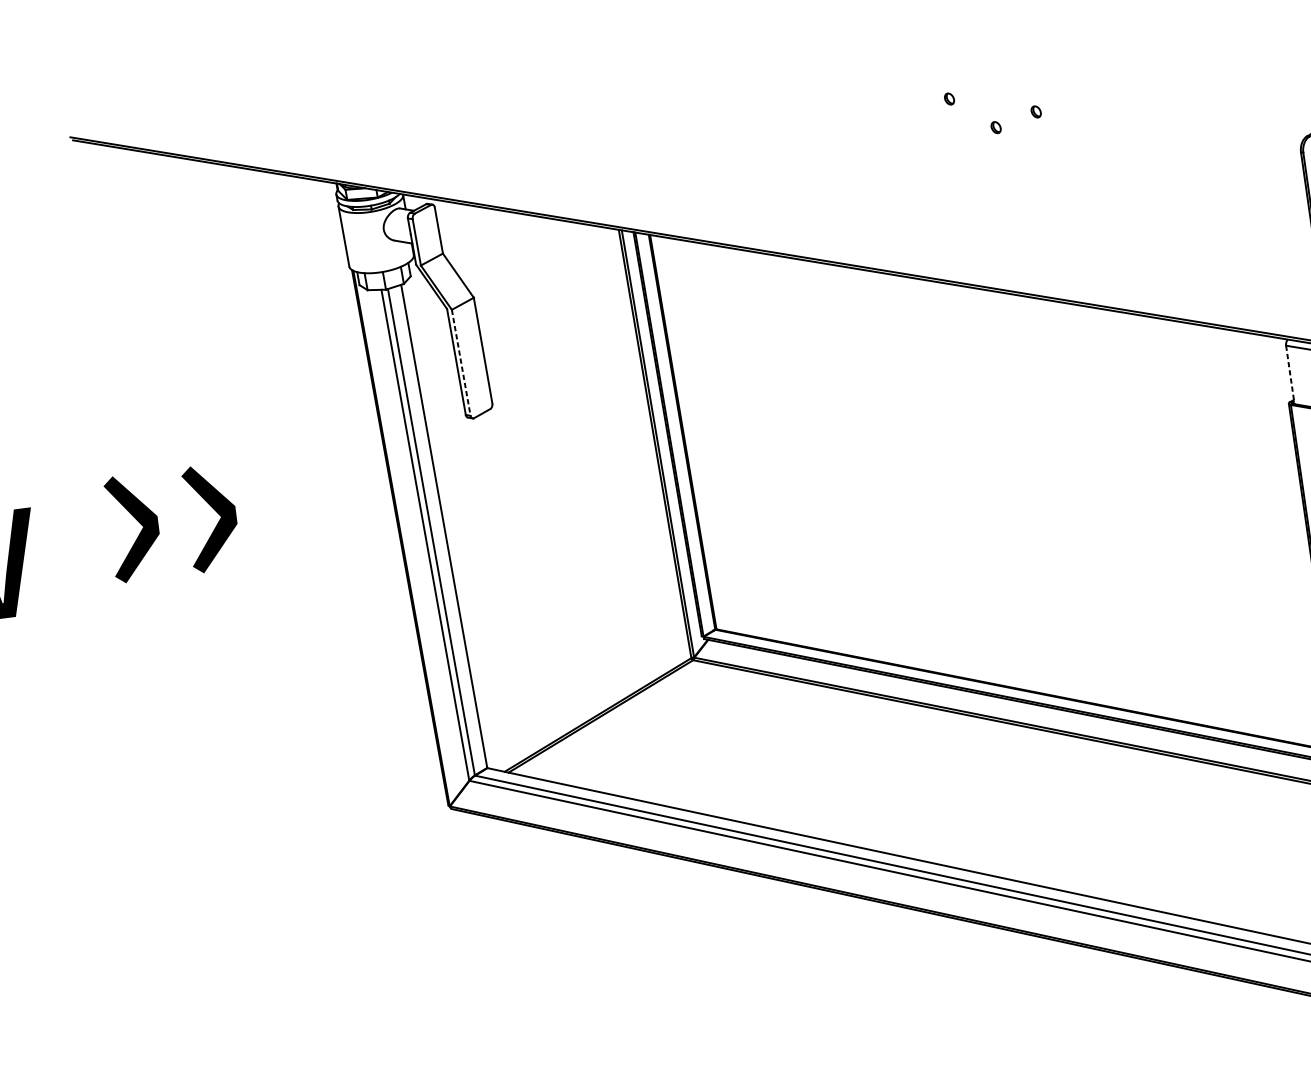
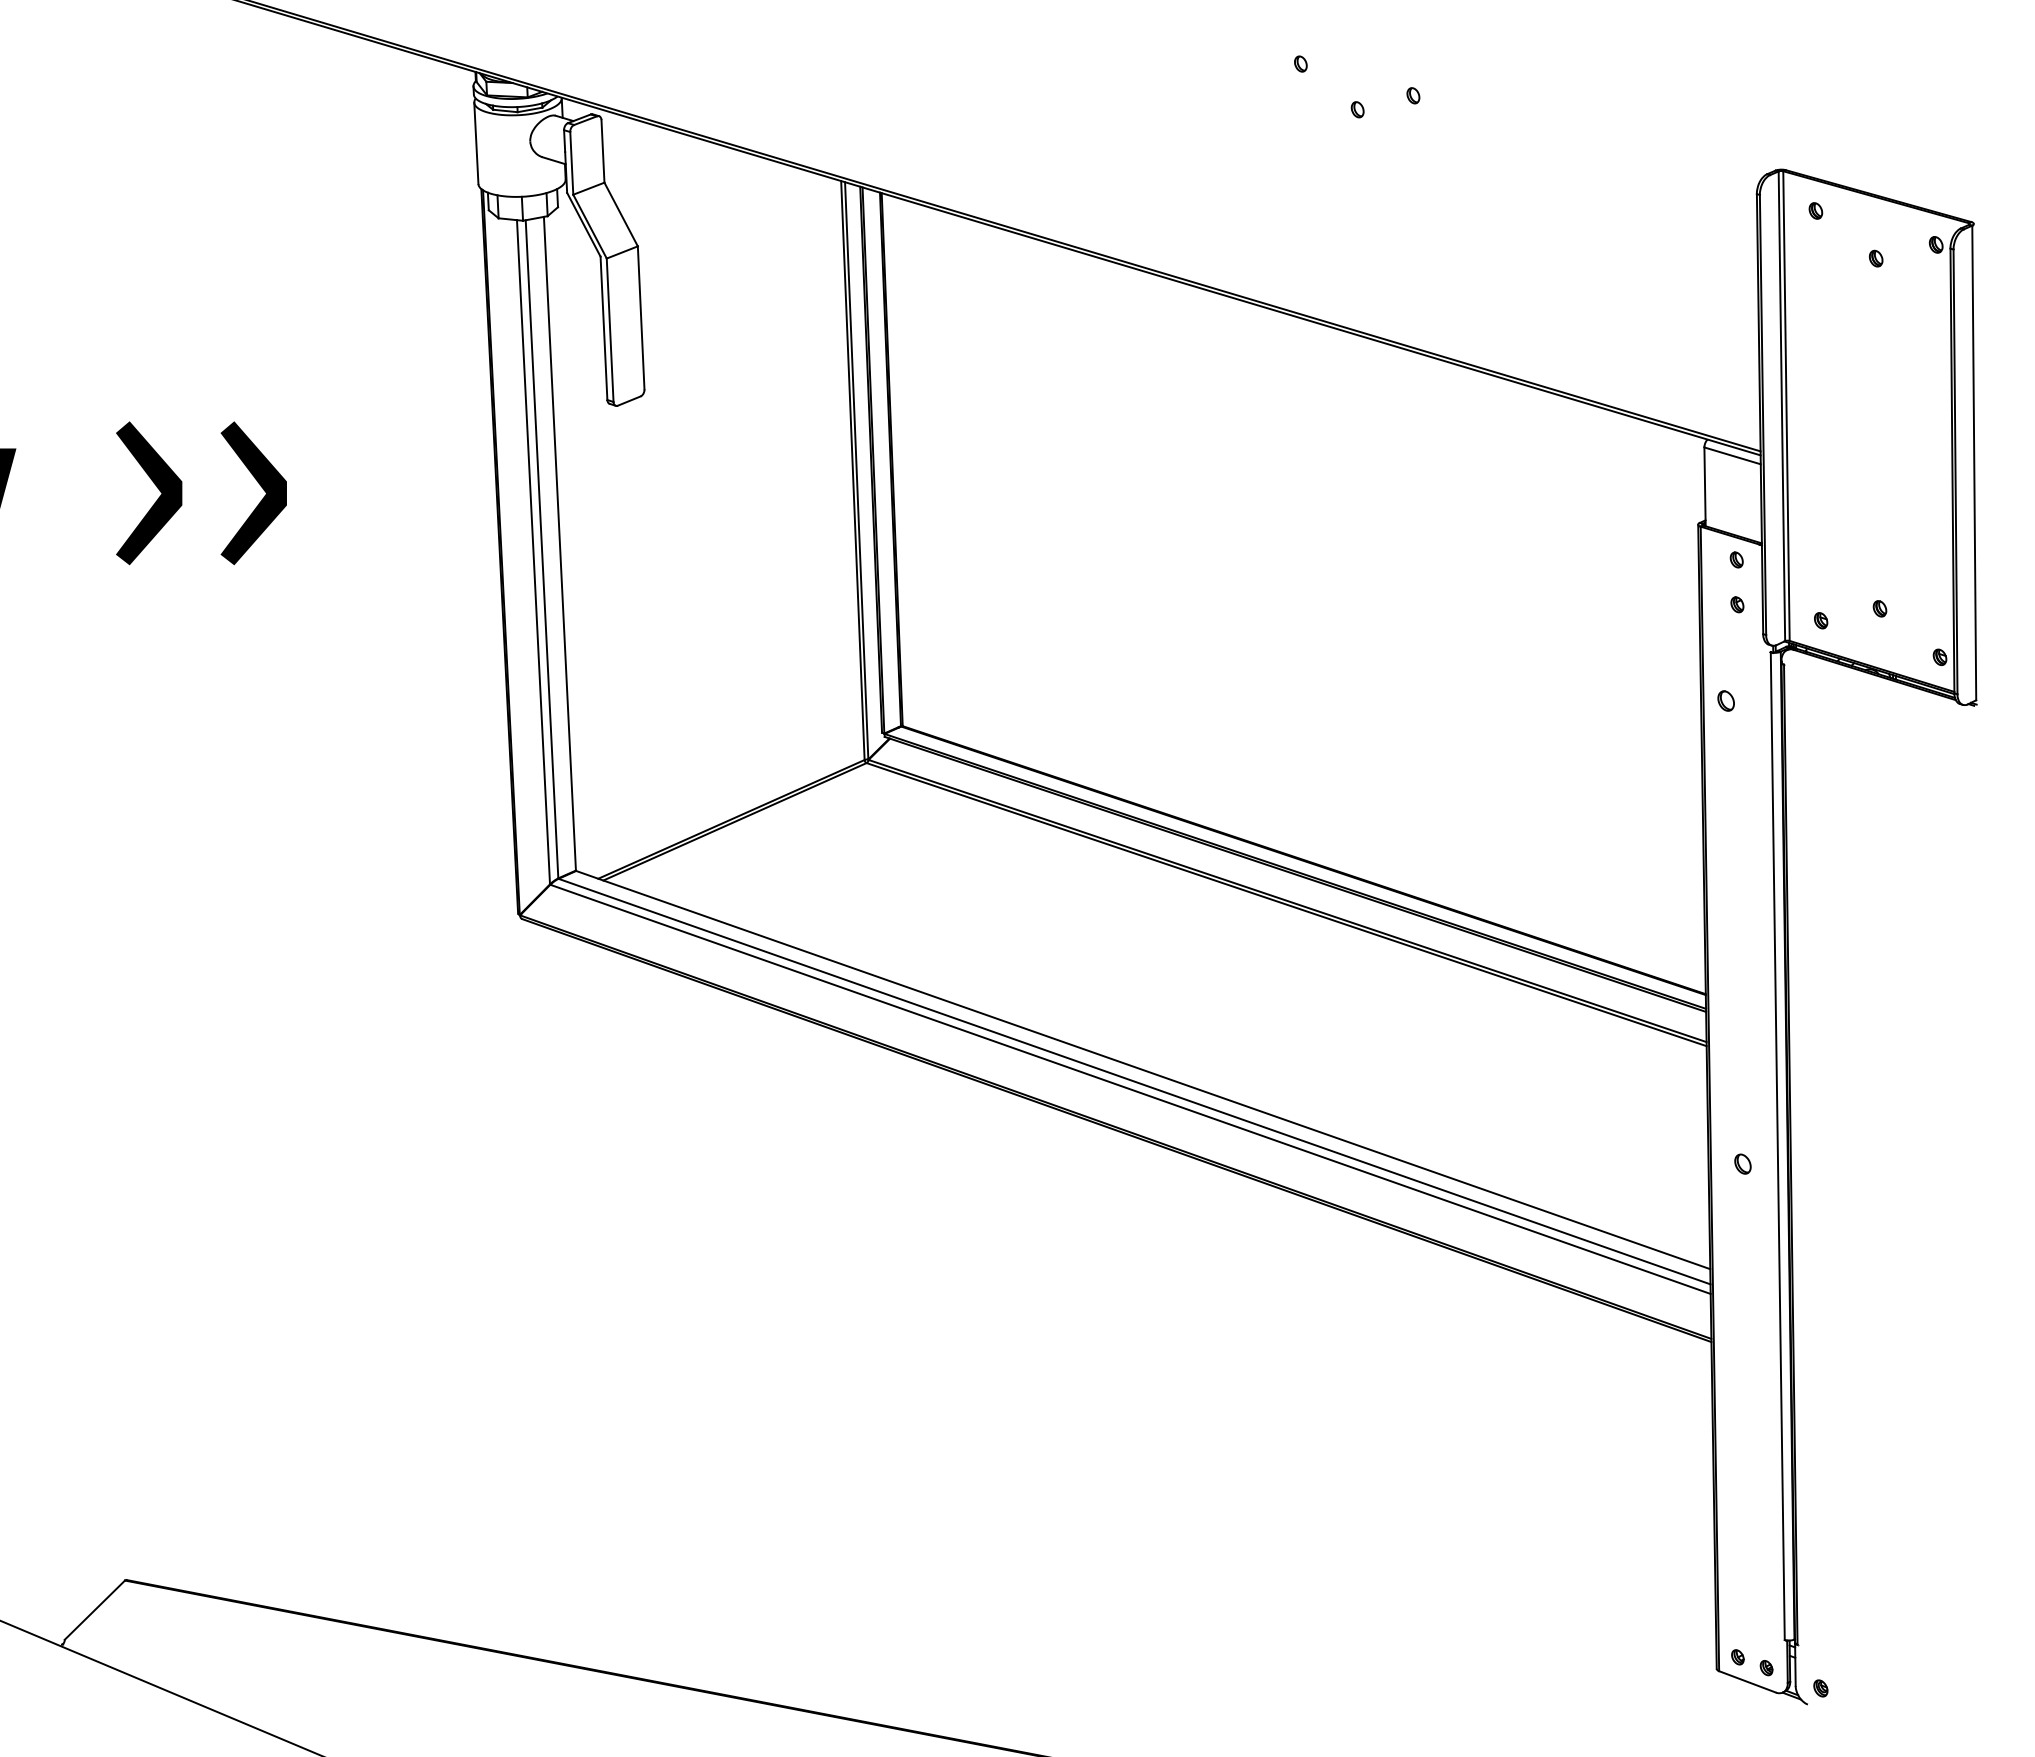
line: (461, 362) -> (610, 330), dashed -> solid
line: (1290, 375) -> (1705, 487), dashed -> solid

